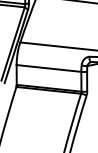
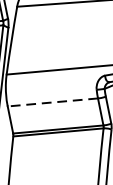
line: (49, 68) -> (53, 102), solid -> dashed

